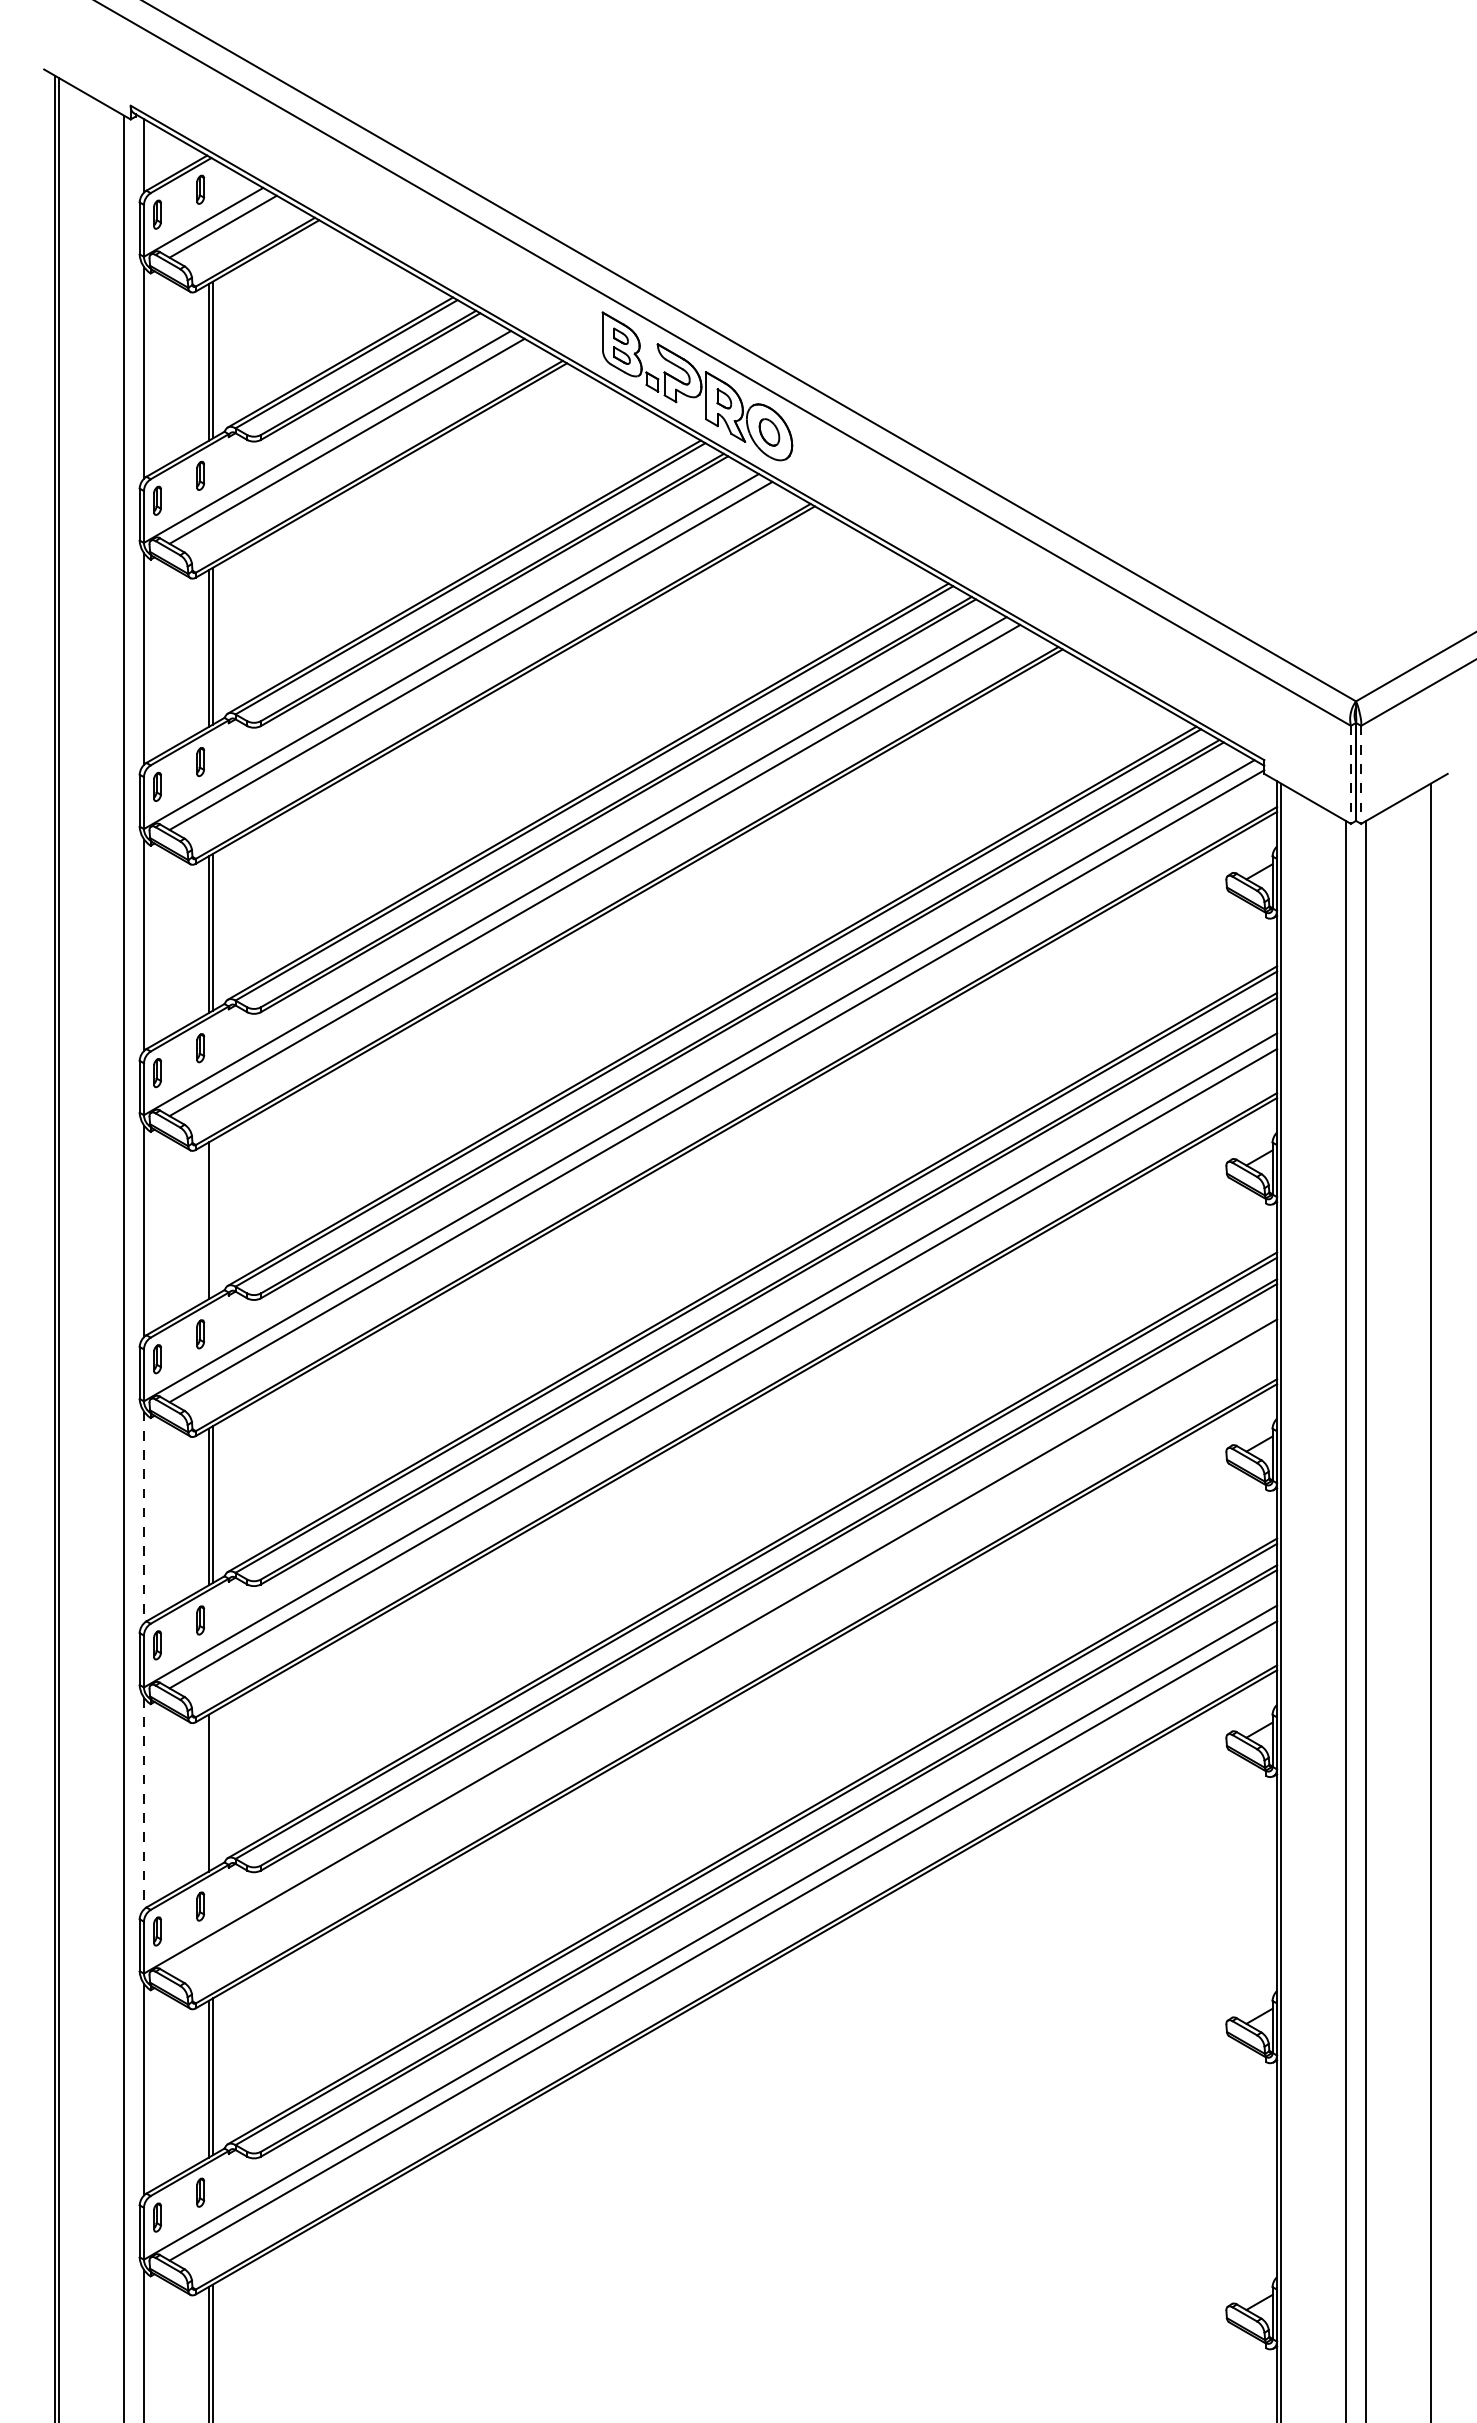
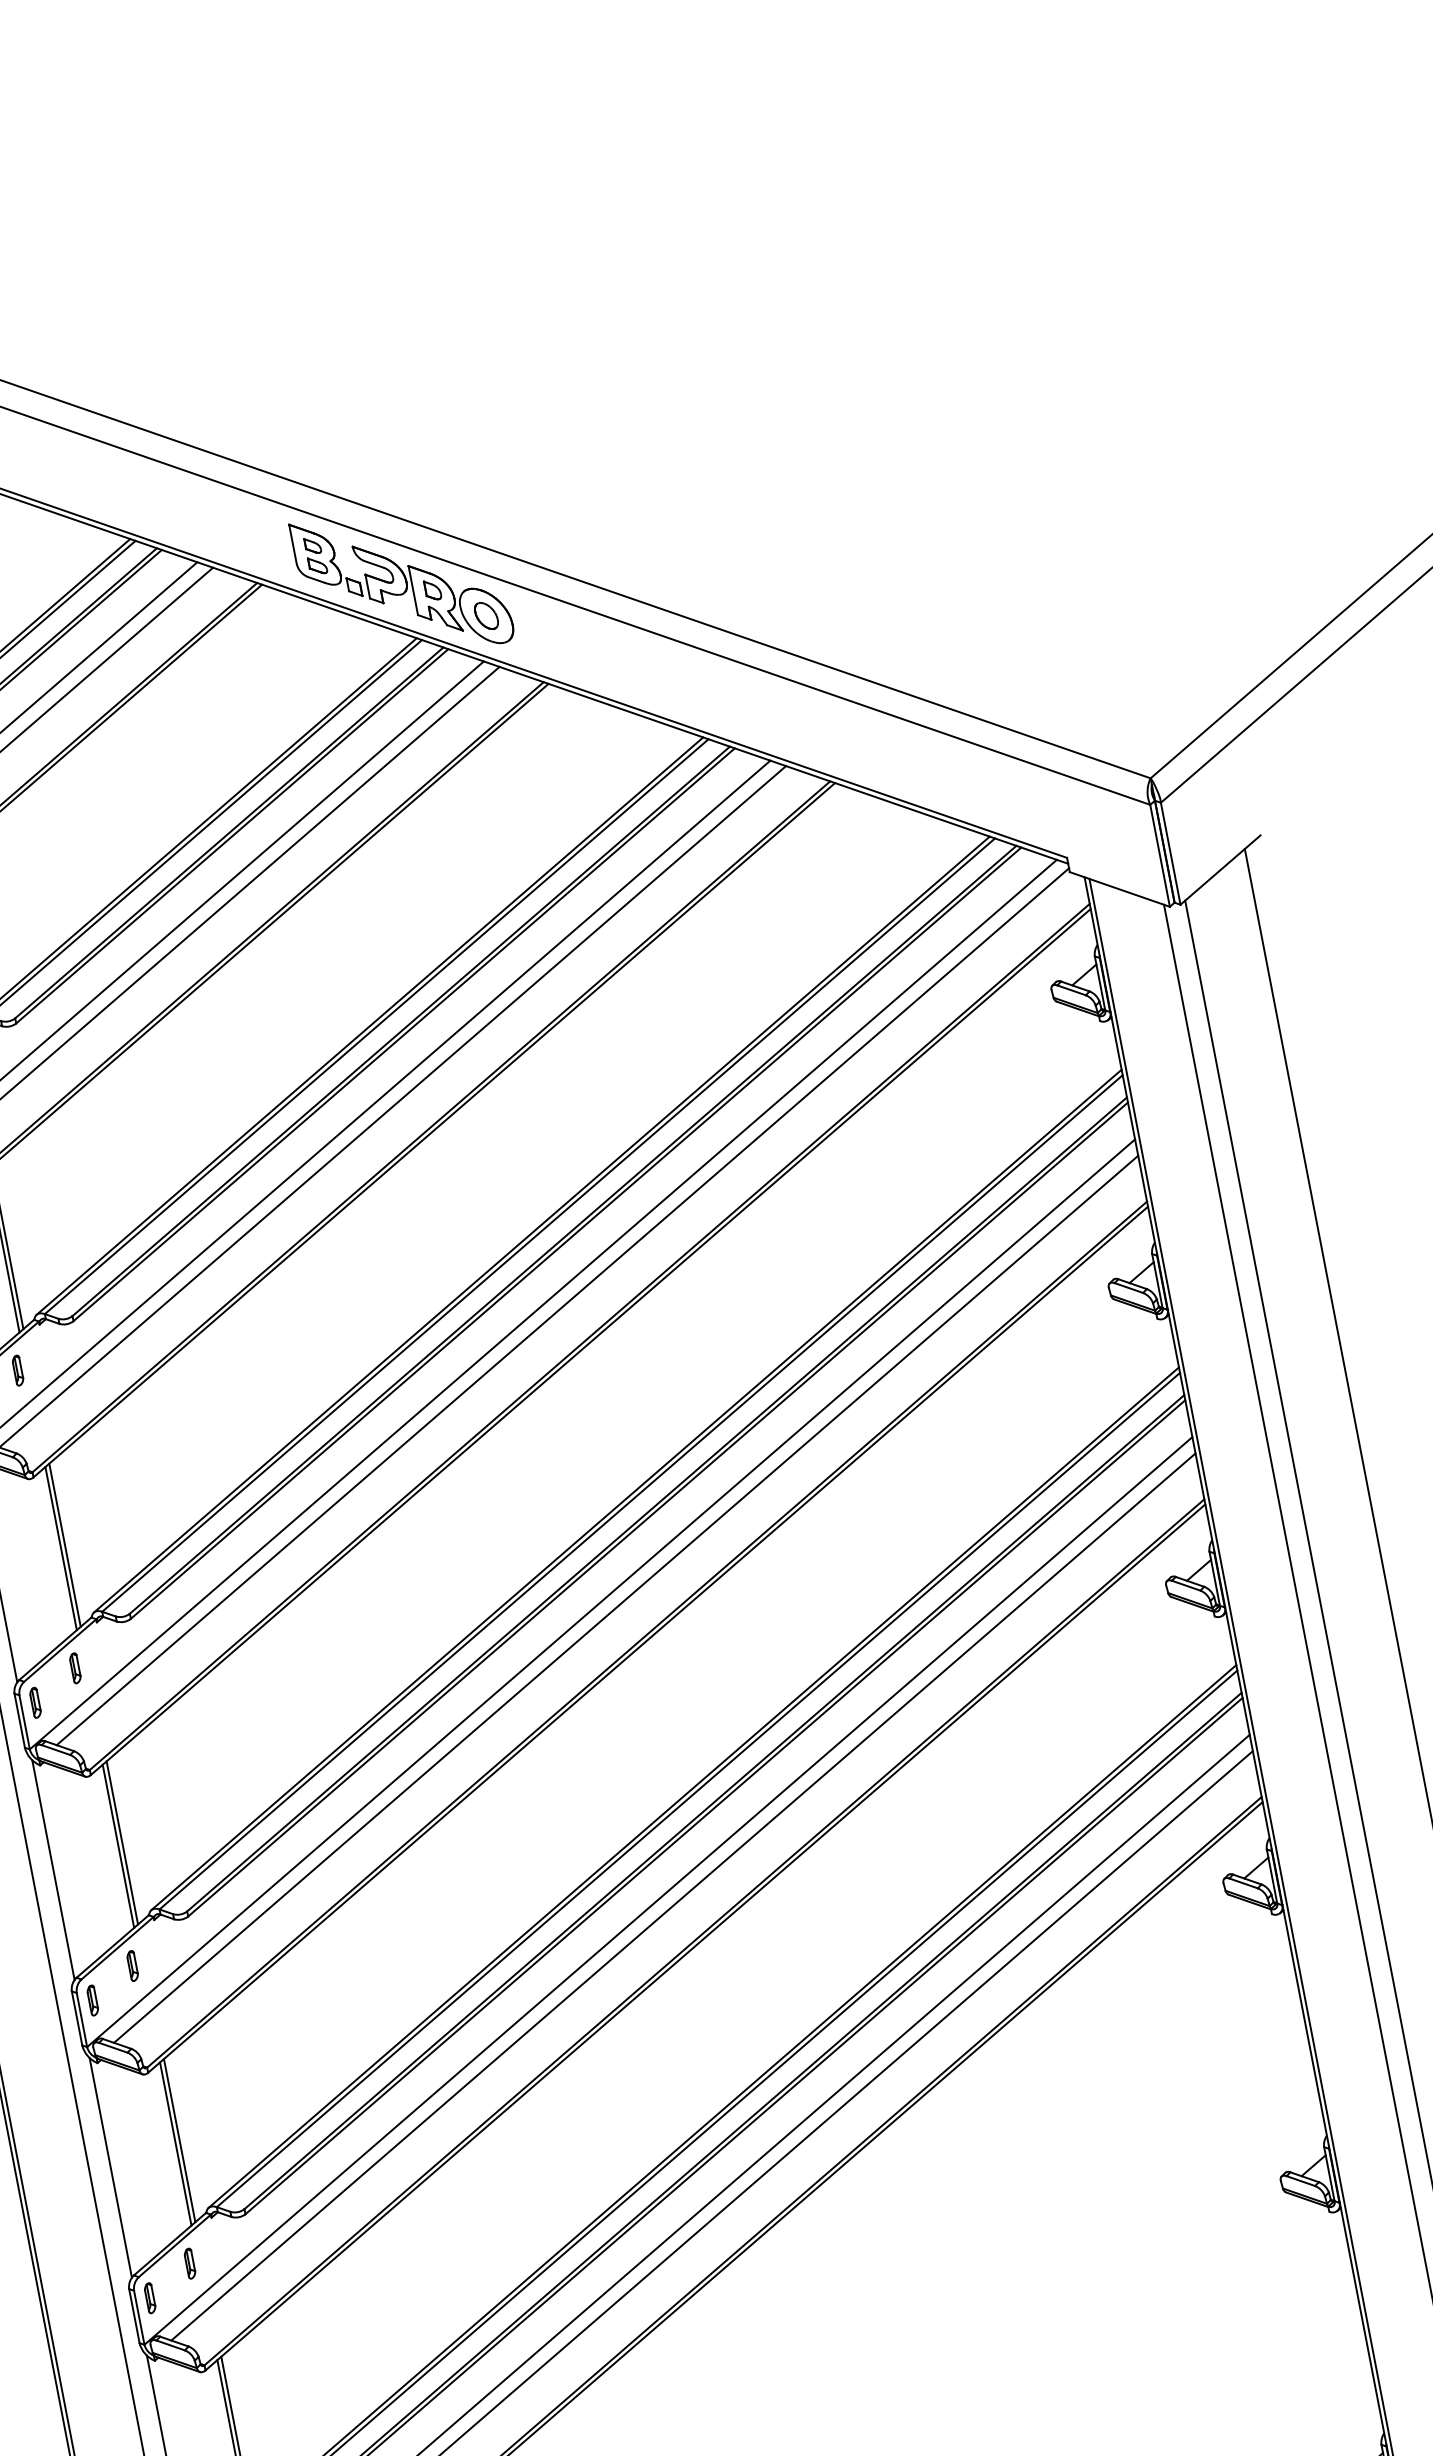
line: (1350, 774) -> (1159, 855), dashed -> solid
line: (1361, 774) -> (1170, 853), dashed -> solid
line: (212, 1218) -> (64, 1545), added
line: (144, 1517) -> (53, 1870), dashed -> solid
line: (723, 1654) -> (683, 1896), added
line: (212, 1790) -> (179, 2140), added
line: (144, 1803) -> (110, 2167), dashed -> solid

